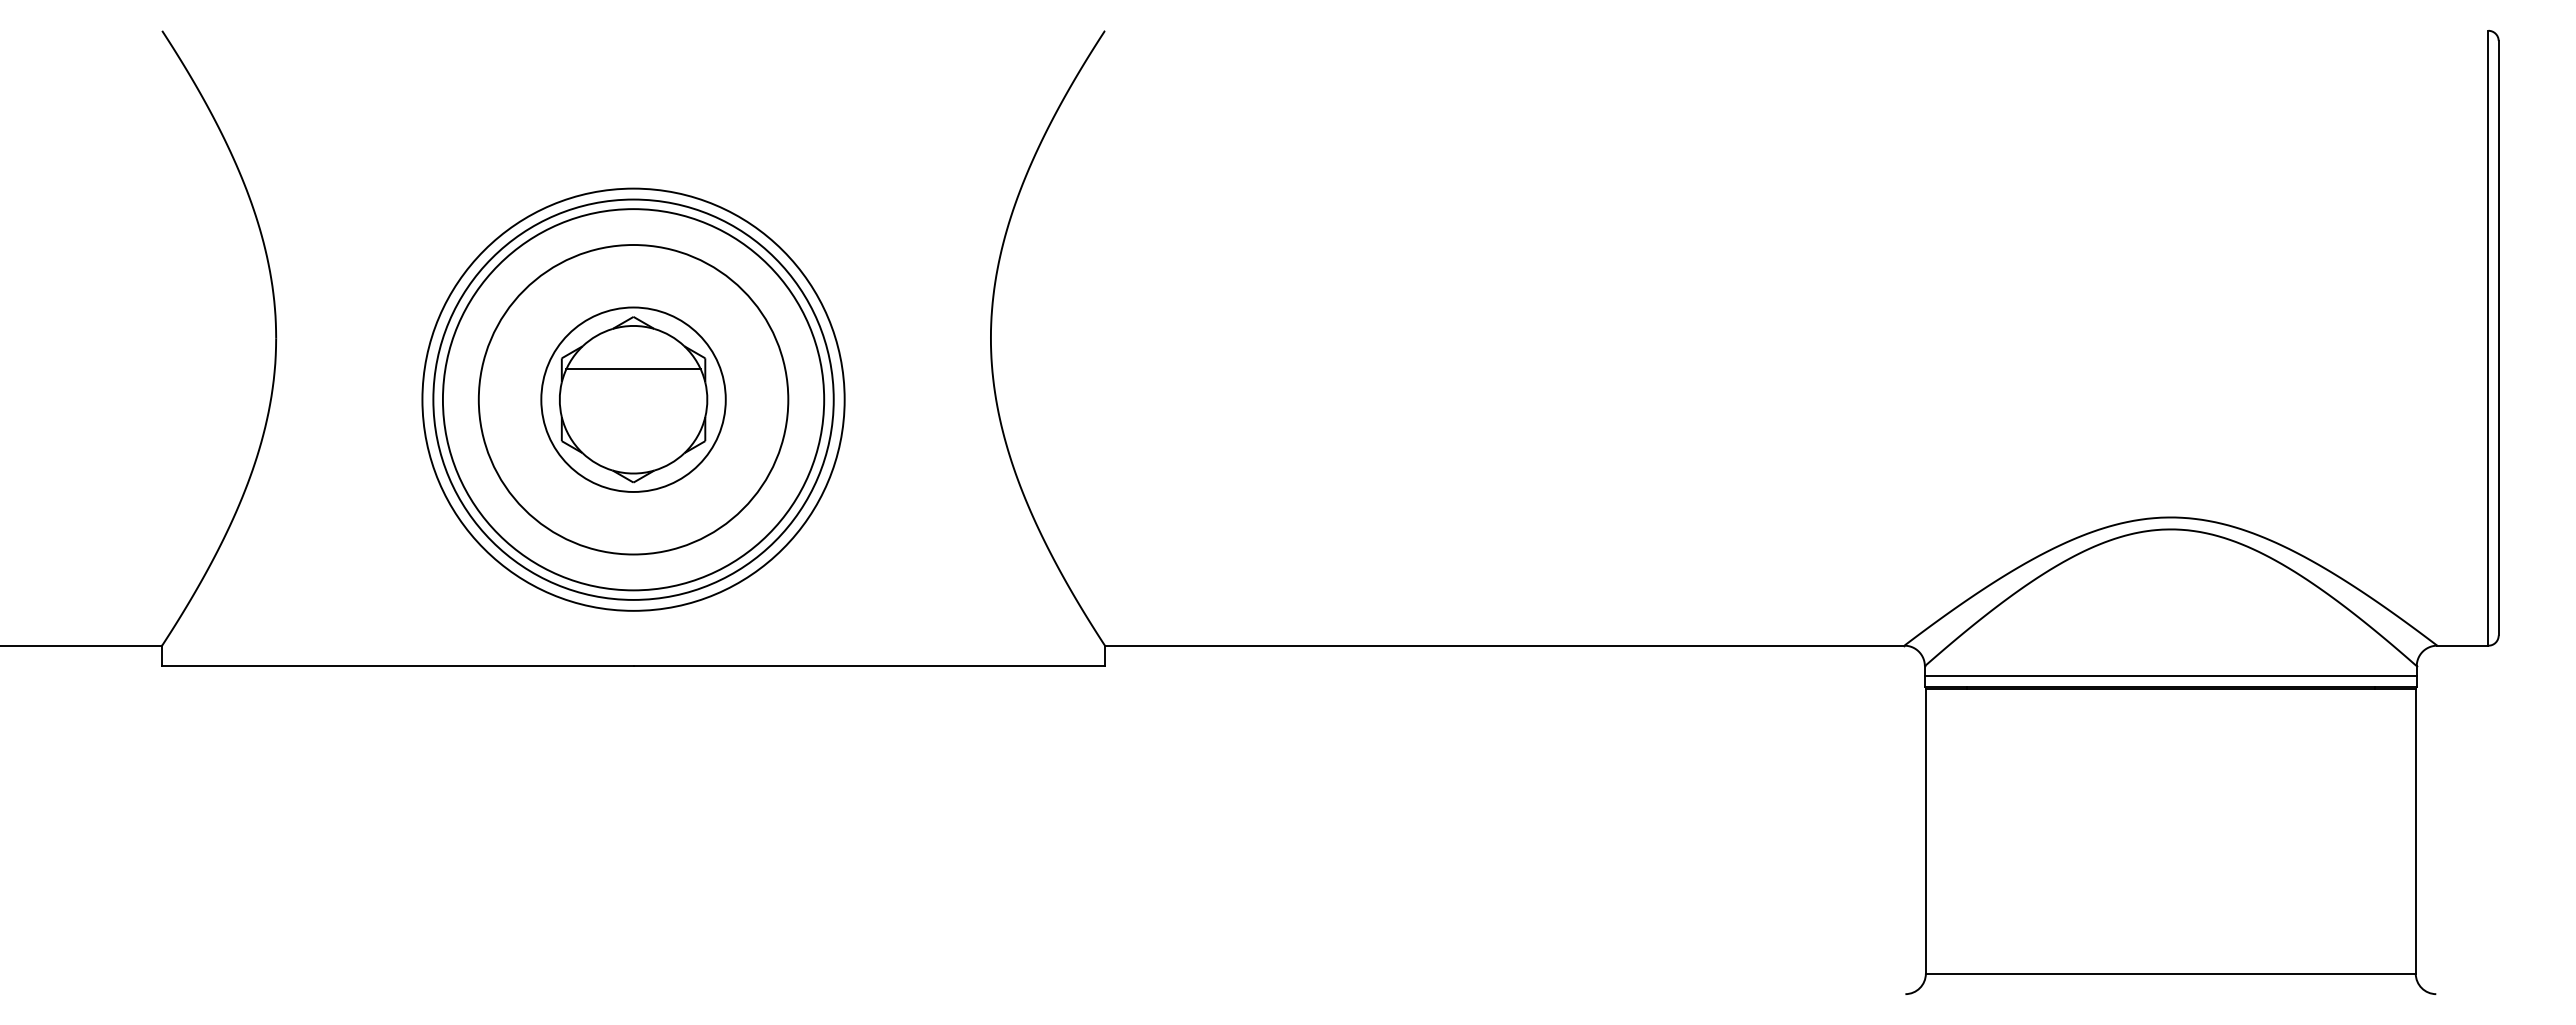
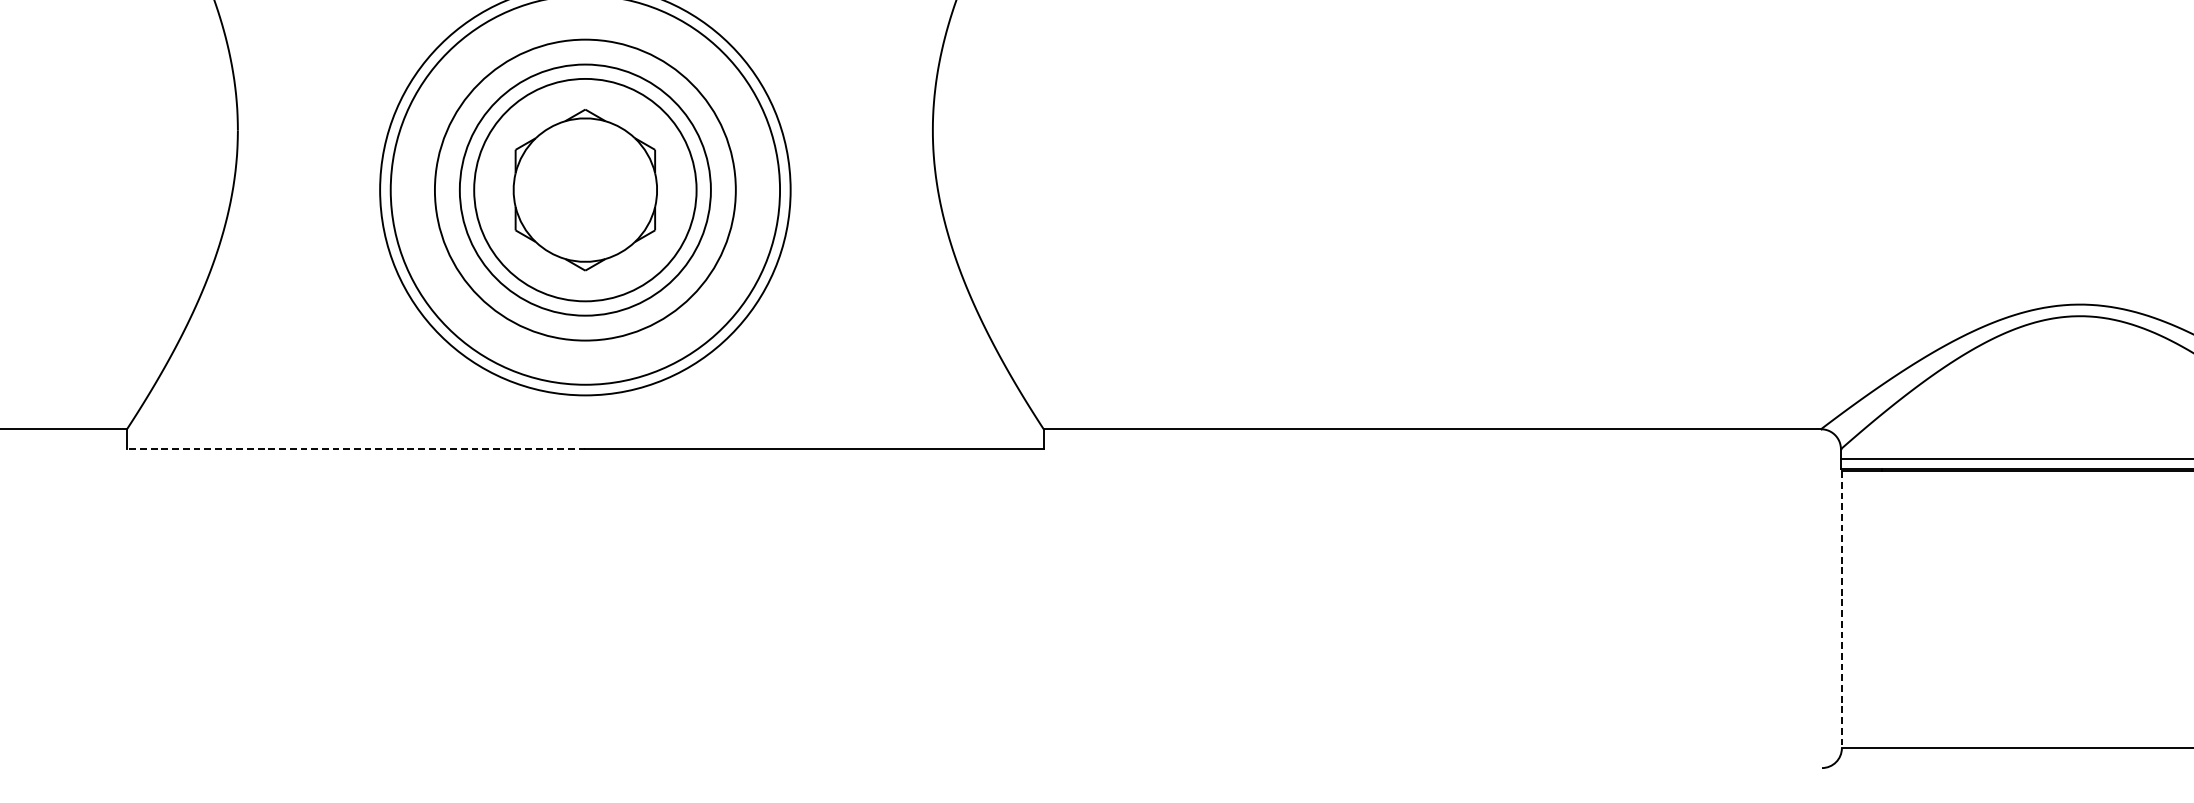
line: (633, 369) -> (585, 160), removed
circle: (633, 399) -> (585, 189), size x0.6
circle: (633, 399) -> (585, 189), size x1.4
line: (397, 666) -> (355, 449), solid -> dashed
line: (1925, 831) -> (1841, 609), solid -> dashed

